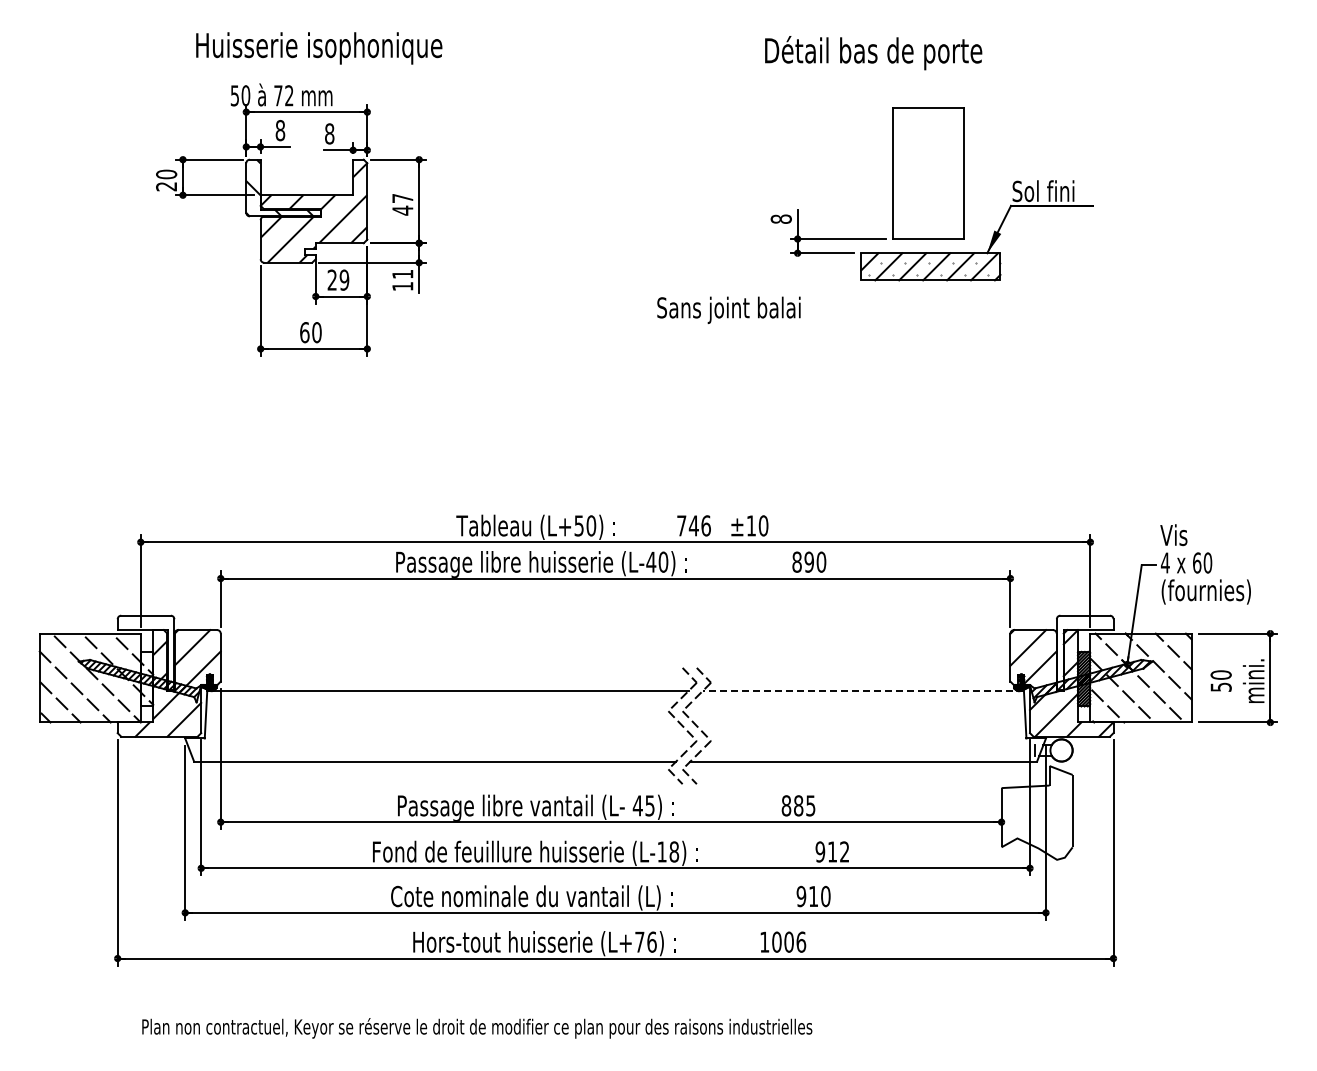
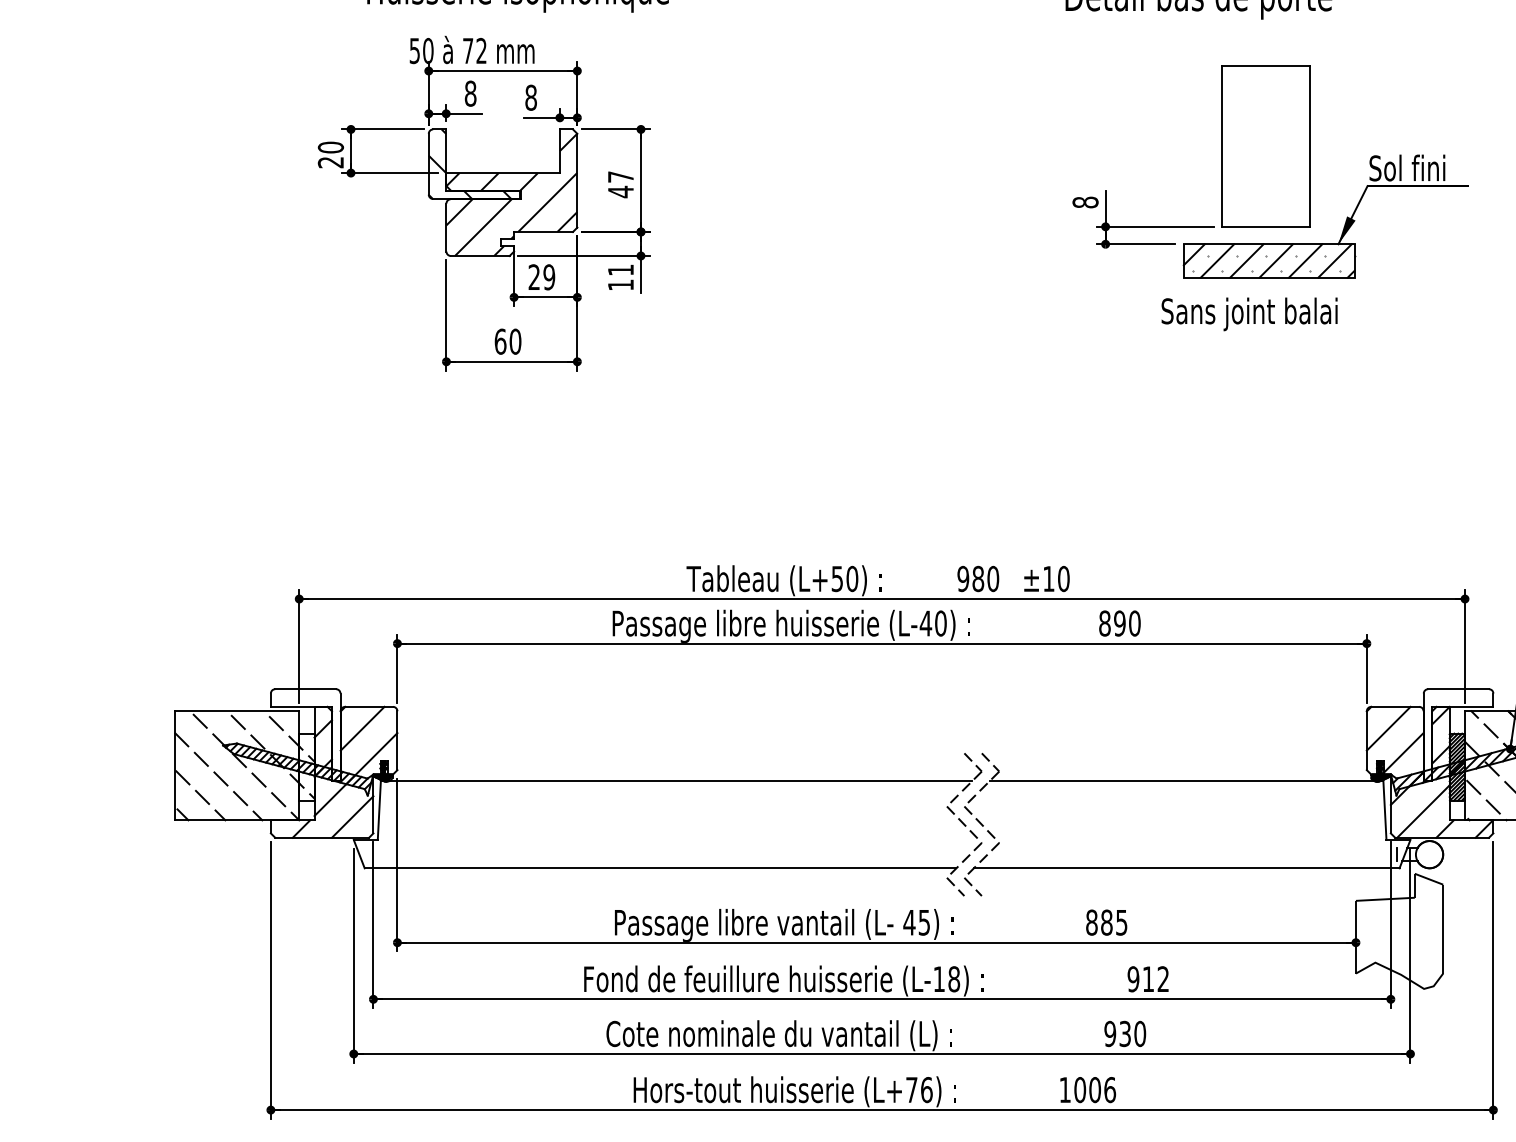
text: (728, 309) -> (1249, 313), moved
text: (693, 525) -> (977, 578), 746 -> 980
line: (863, 690) -> (1186, 781), dashed -> solid
text: (813, 896) -> (1125, 1033), 910 -> 930

